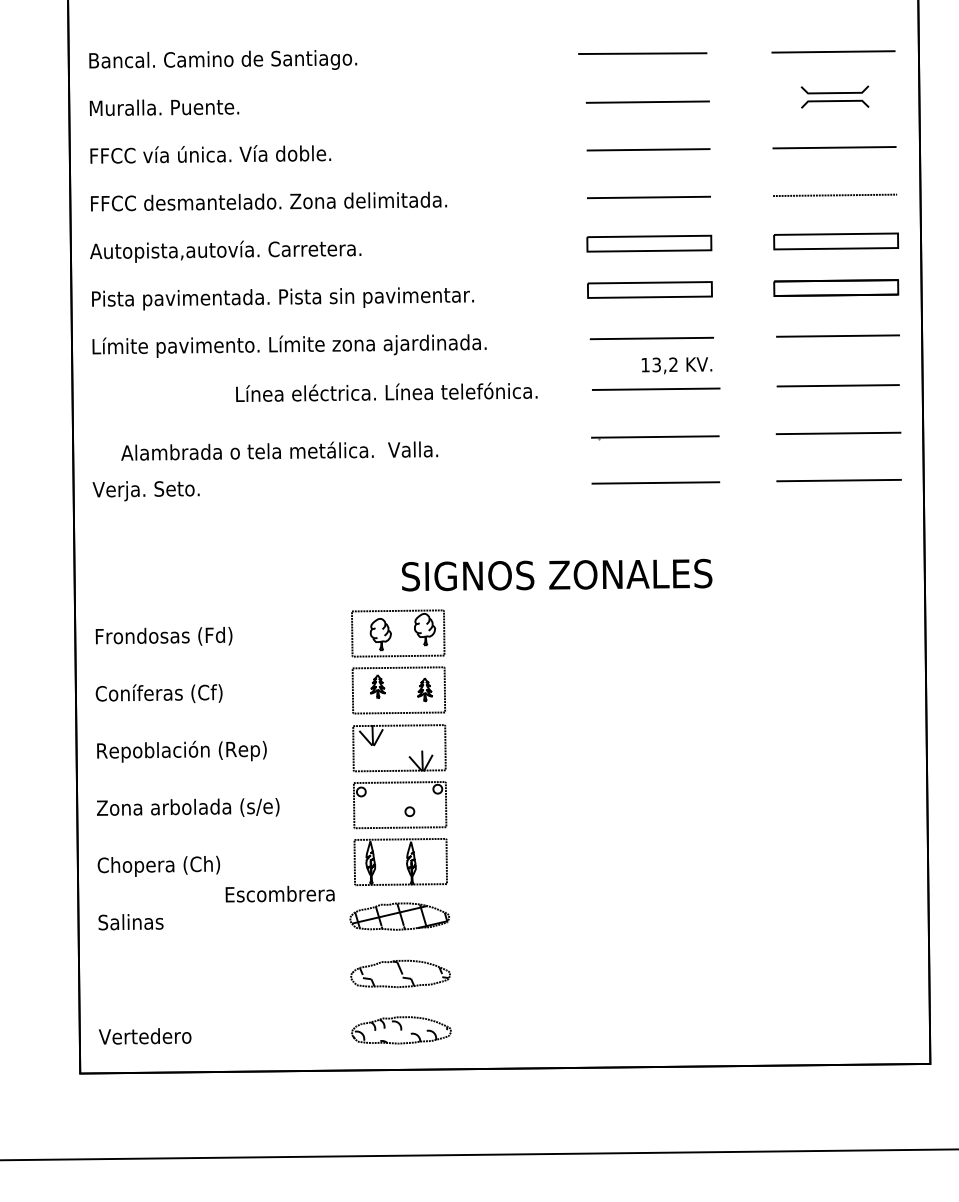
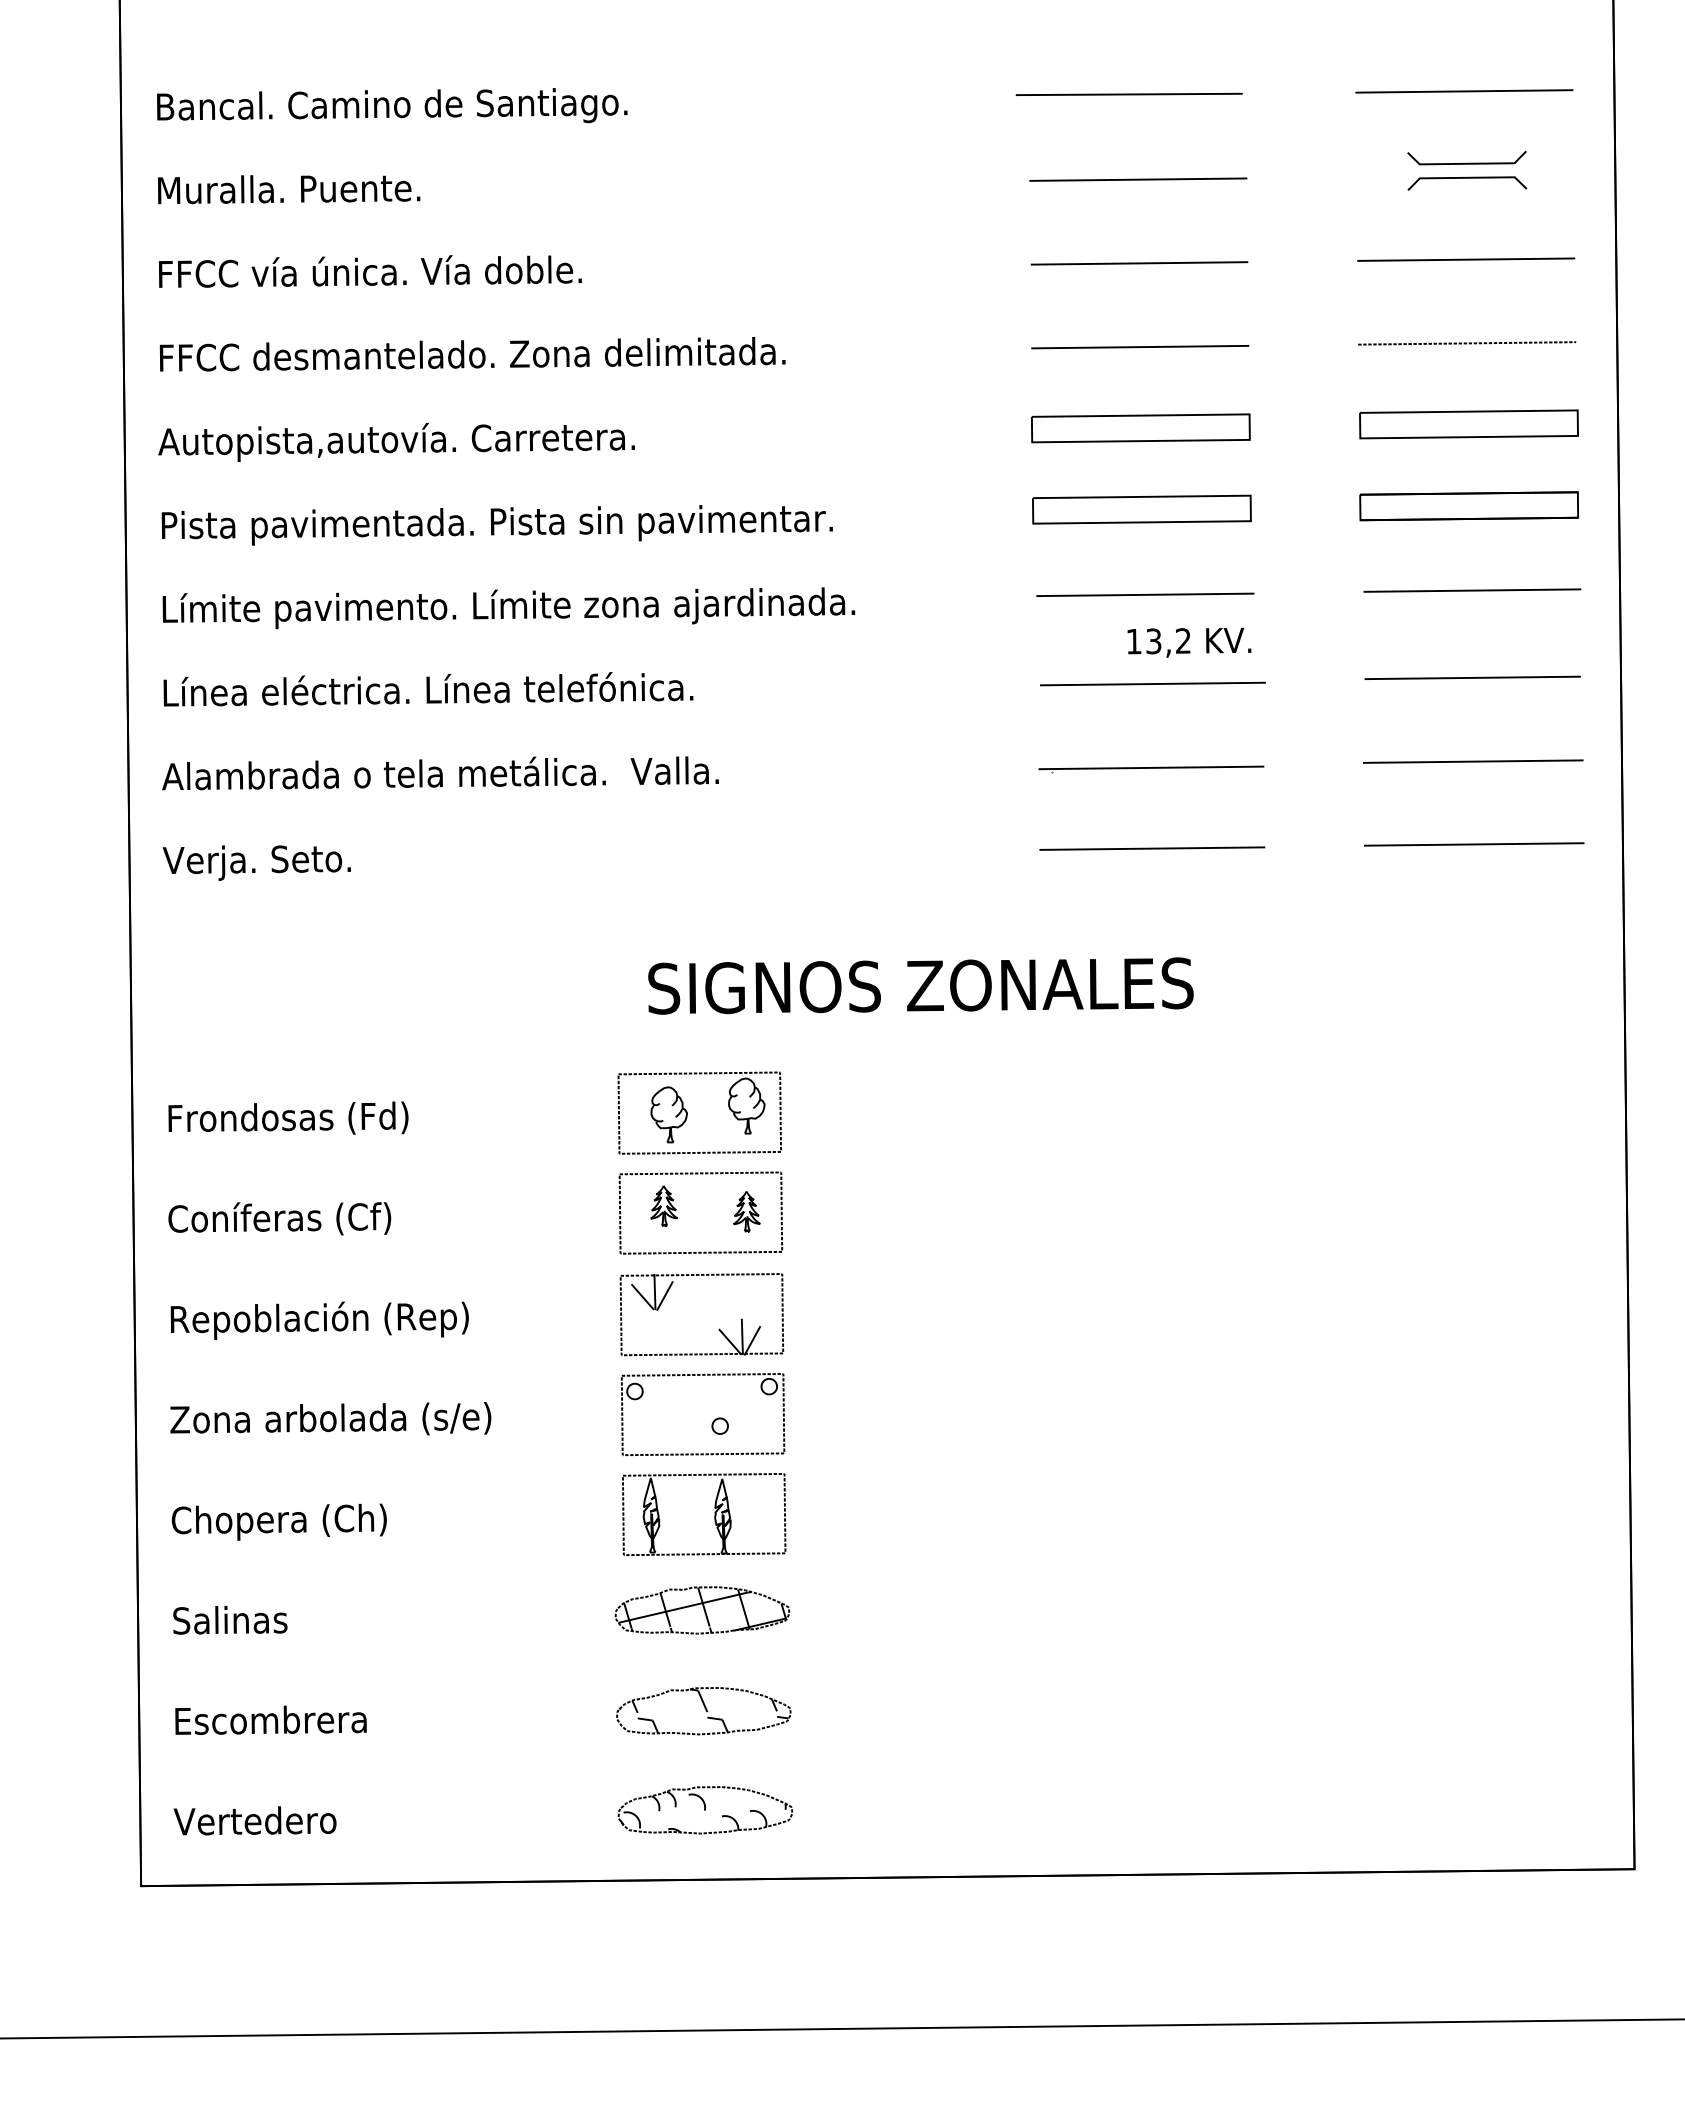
text: (386, 391) -> (427, 687), moved
text: (279, 450) -> (440, 772), moved
text: (557, 574) -> (921, 984), moved
text: (279, 893) -> (269, 1719), moved

